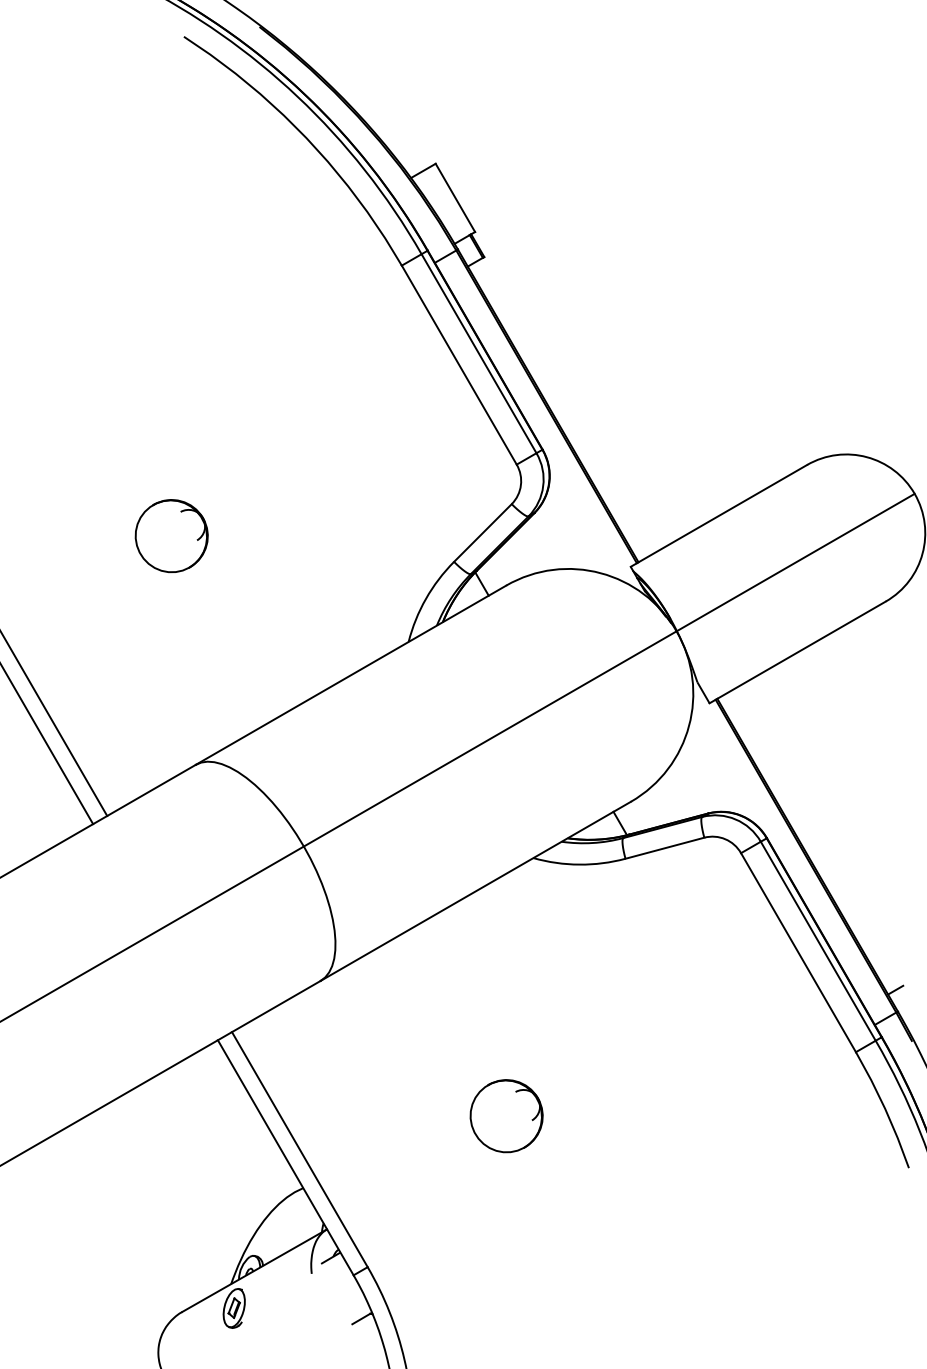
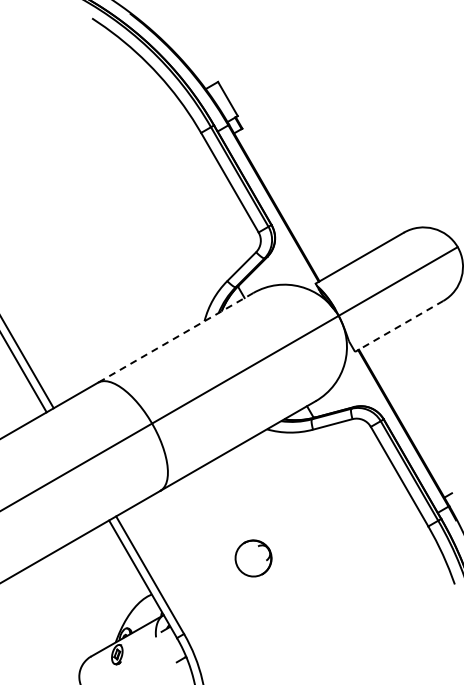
part: (170, 536) -> (85, 268), removed
line: (798, 652) -> (399, 326), solid -> dashed
line: (350, 674) -> (175, 337), solid -> dashed

